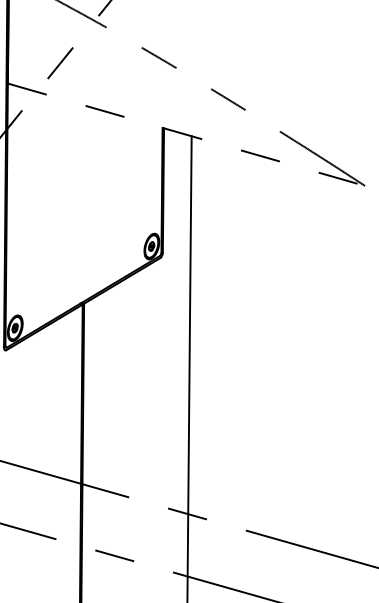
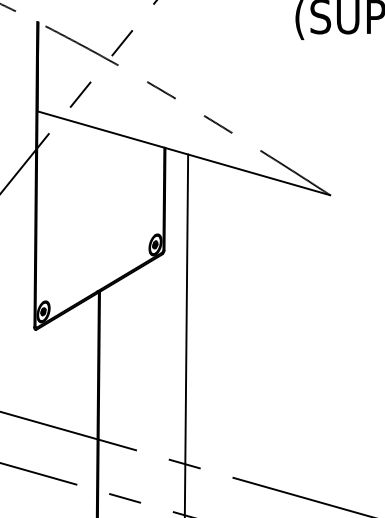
line: (187, 135) -> (184, 153), dashed -> solid

